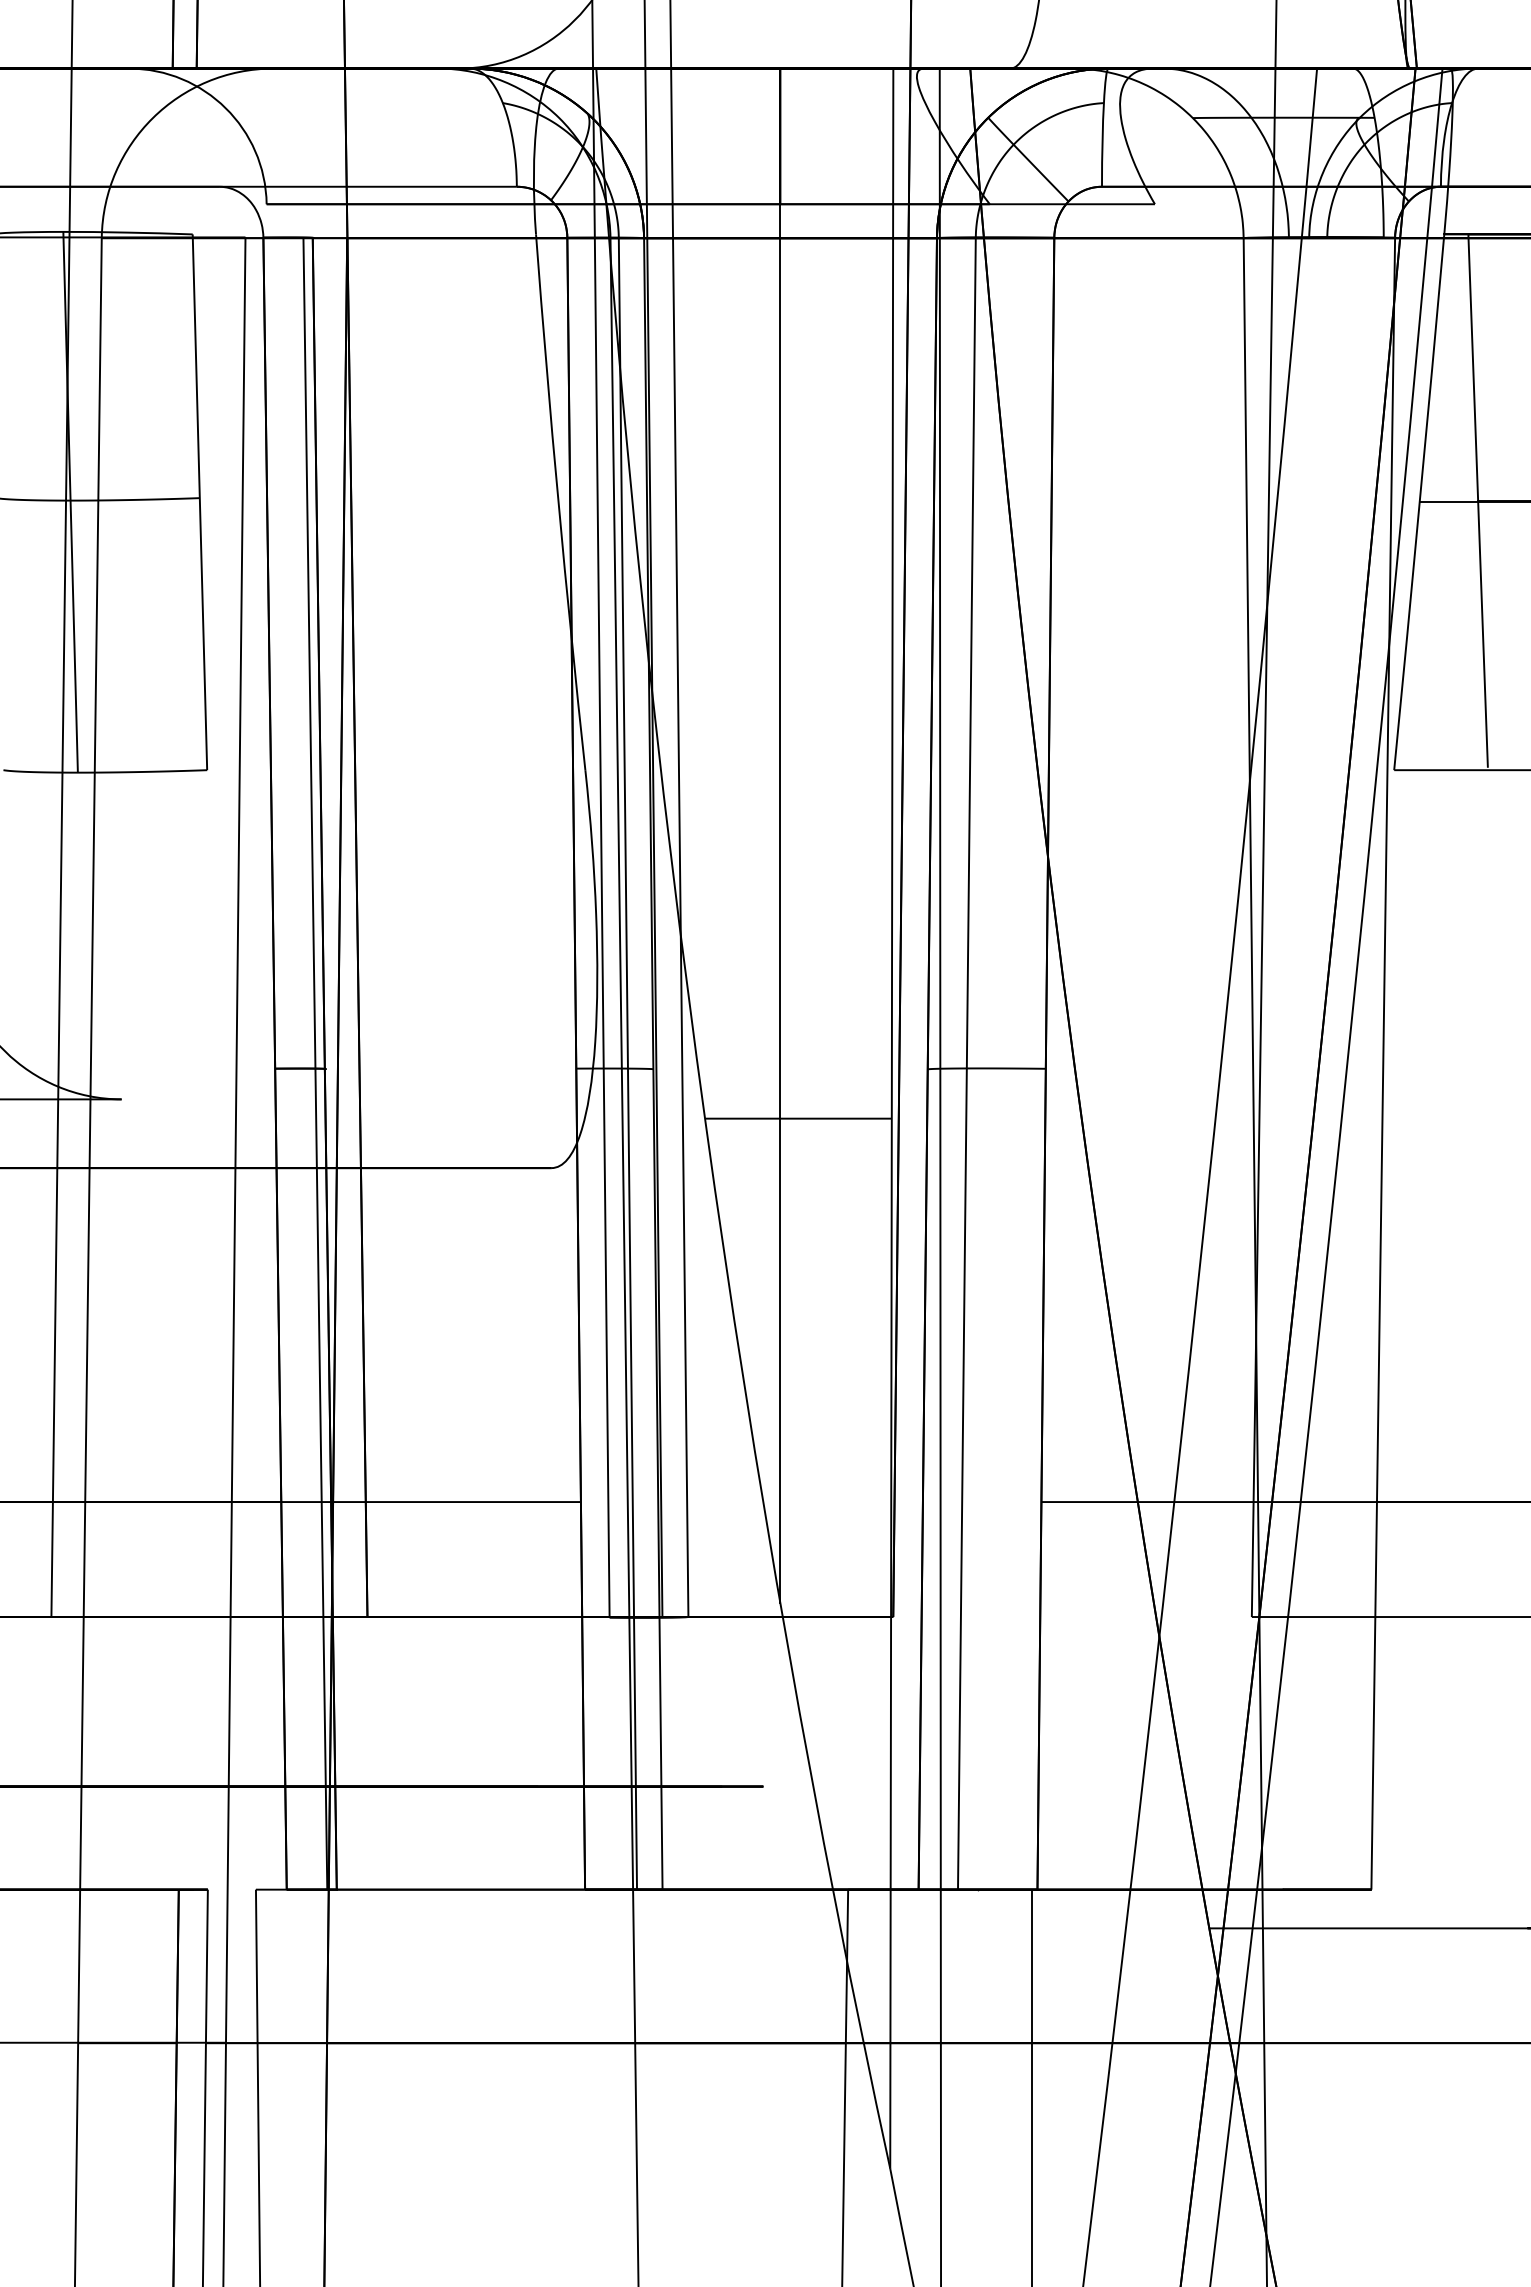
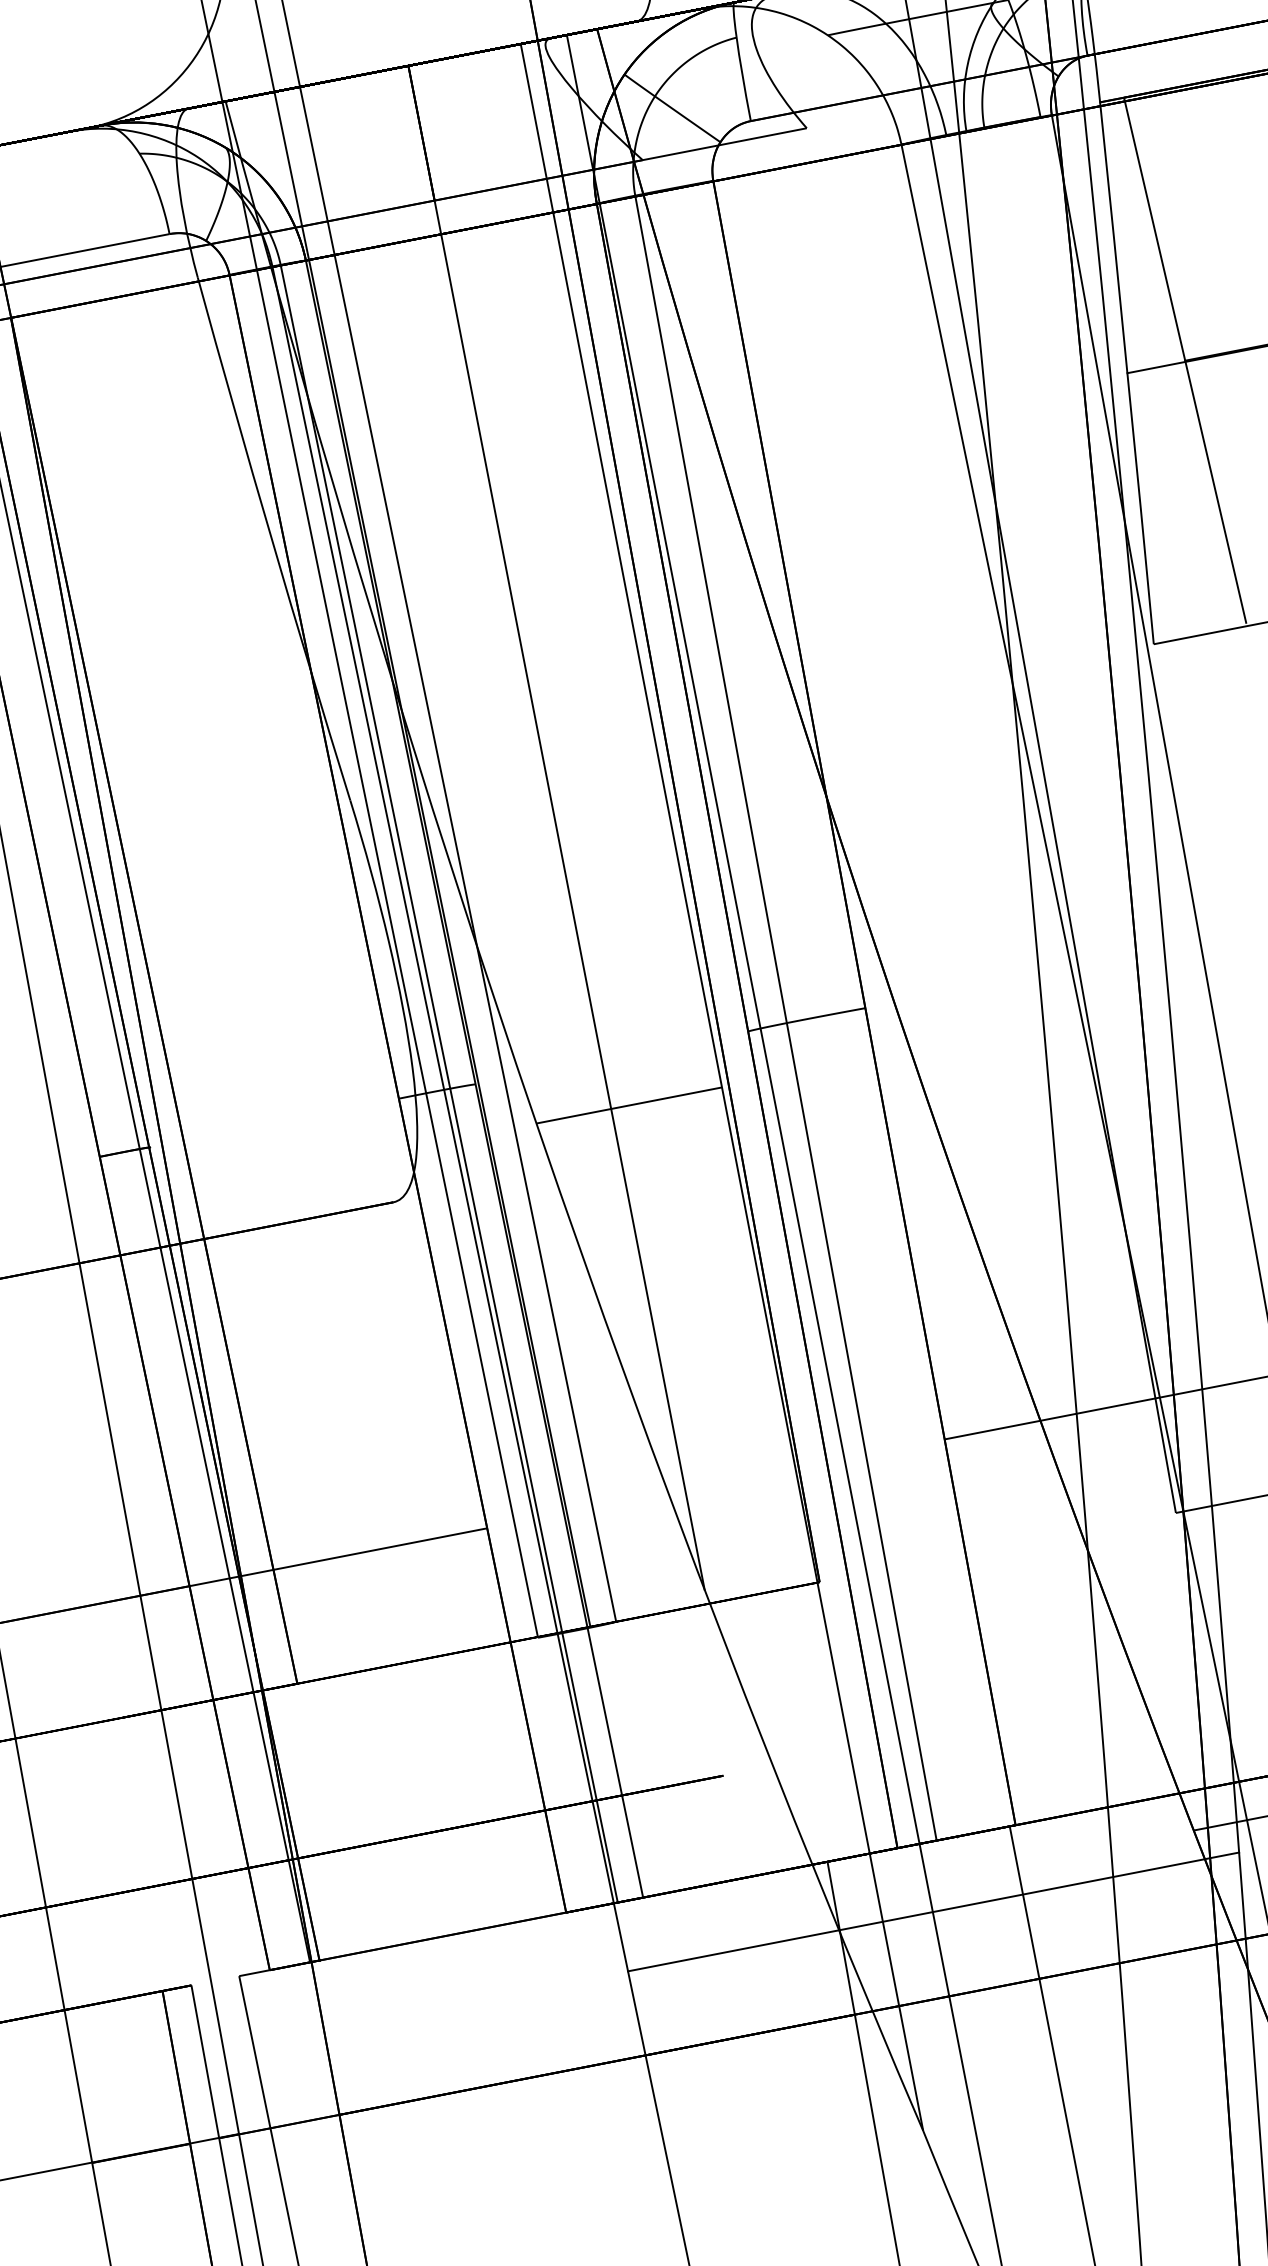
line: (941, 1958) -> (933, 1912), added

